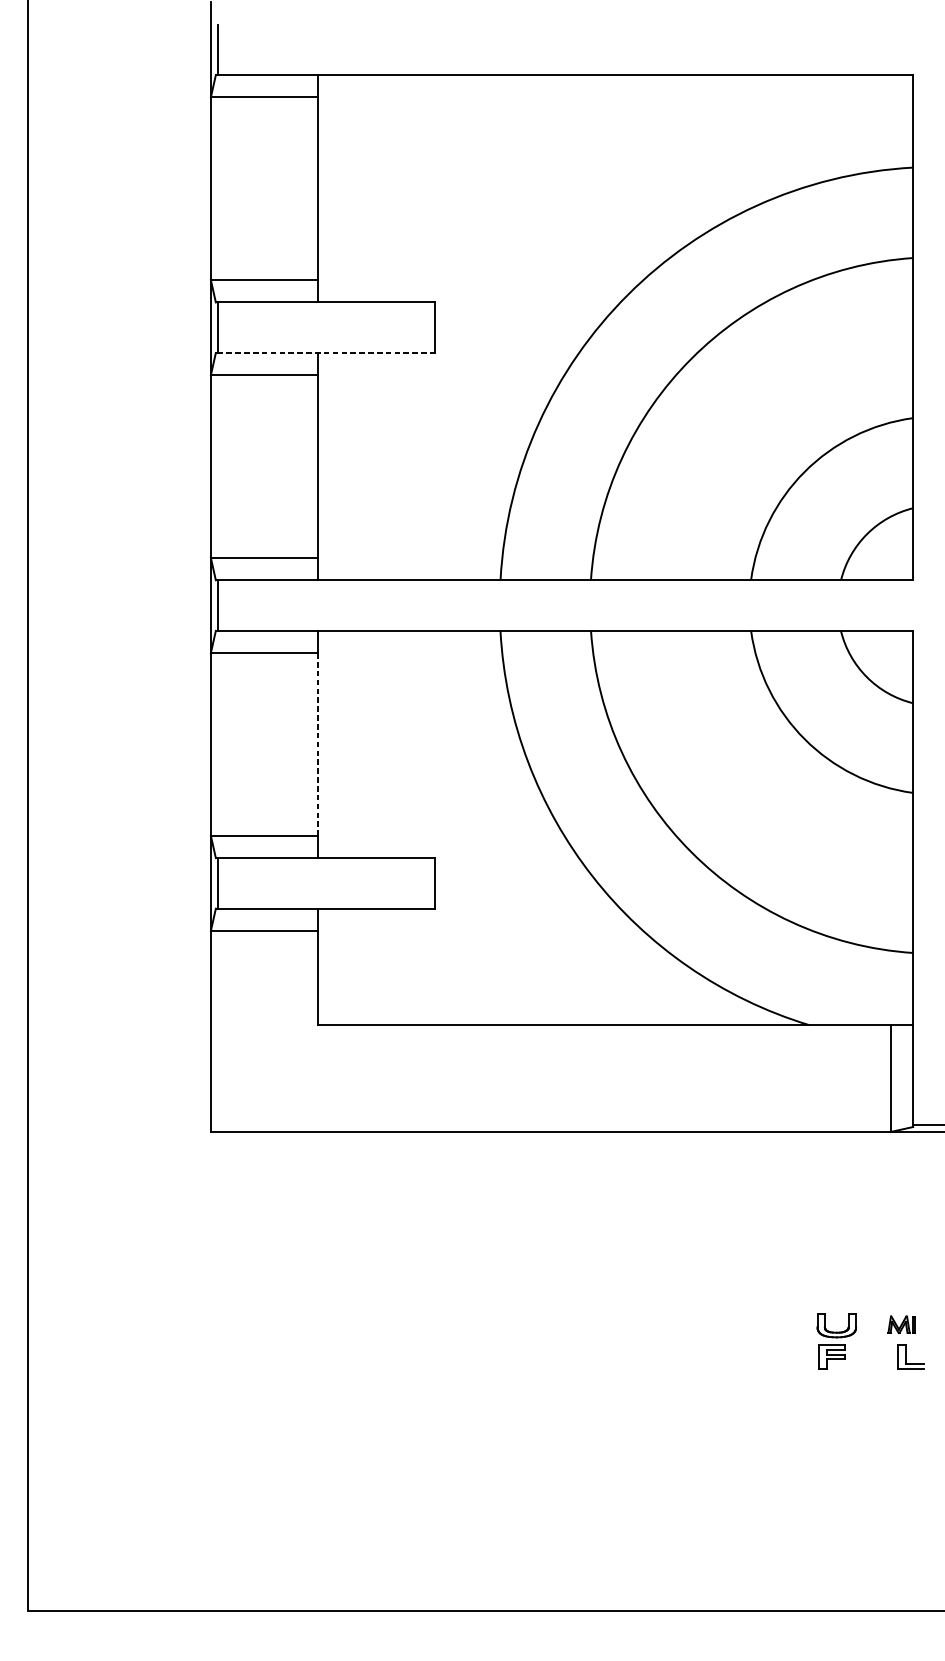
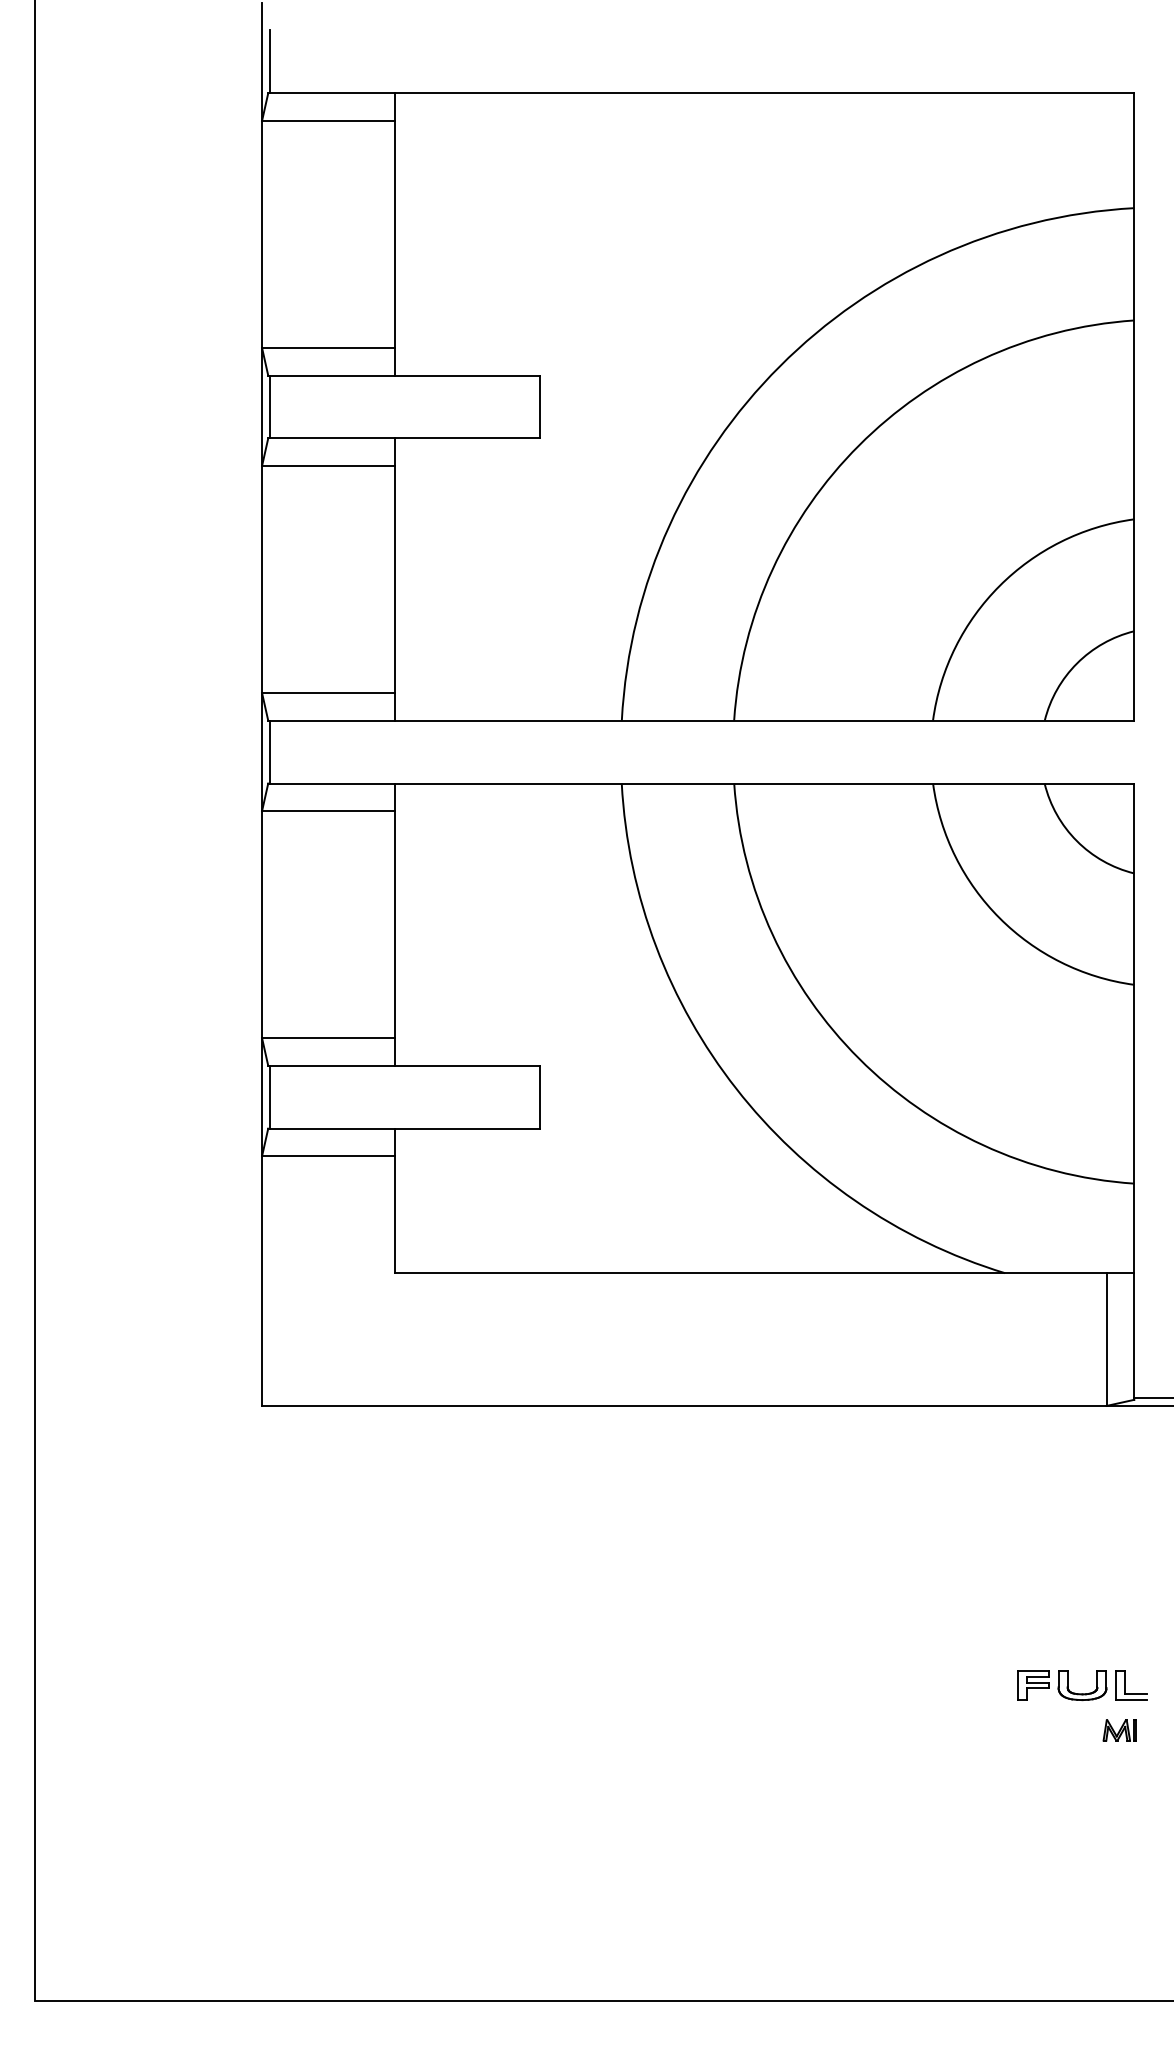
line: (326, 353) -> (405, 438), dashed -> solid
line: (317, 745) -> (394, 925), dashed -> solid
part: (901, 1324) -> (1119, 1730), moved
part: (836, 1332) -> (1082, 1693), moved

